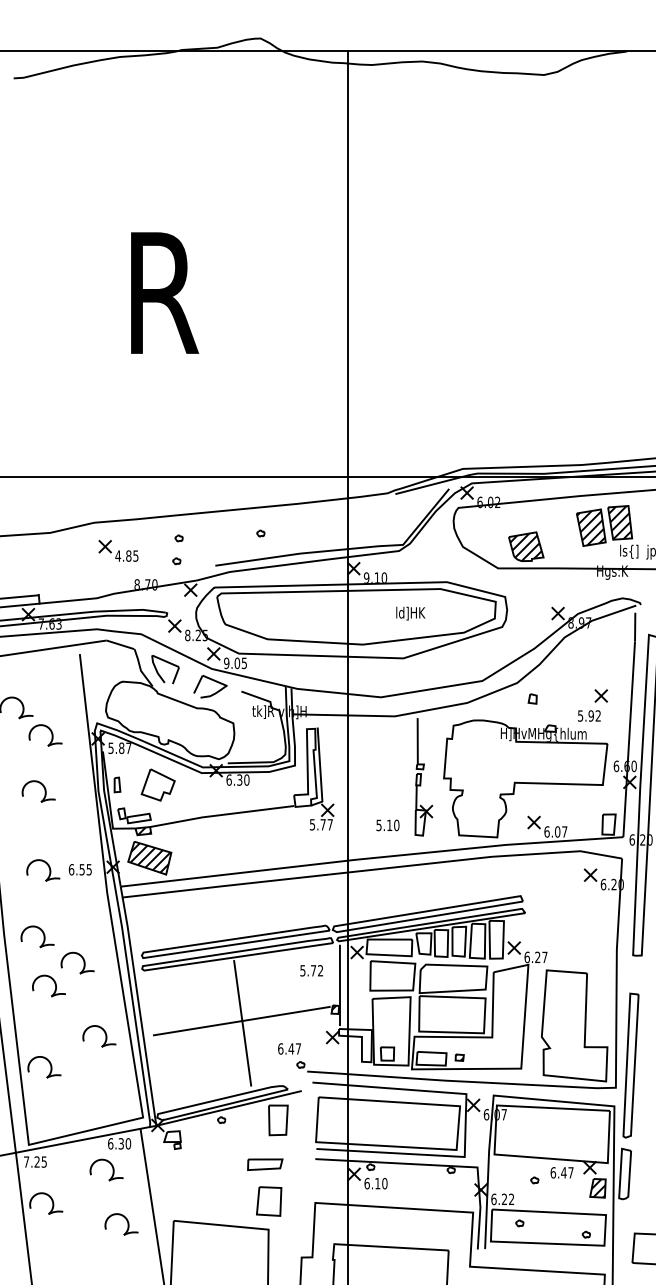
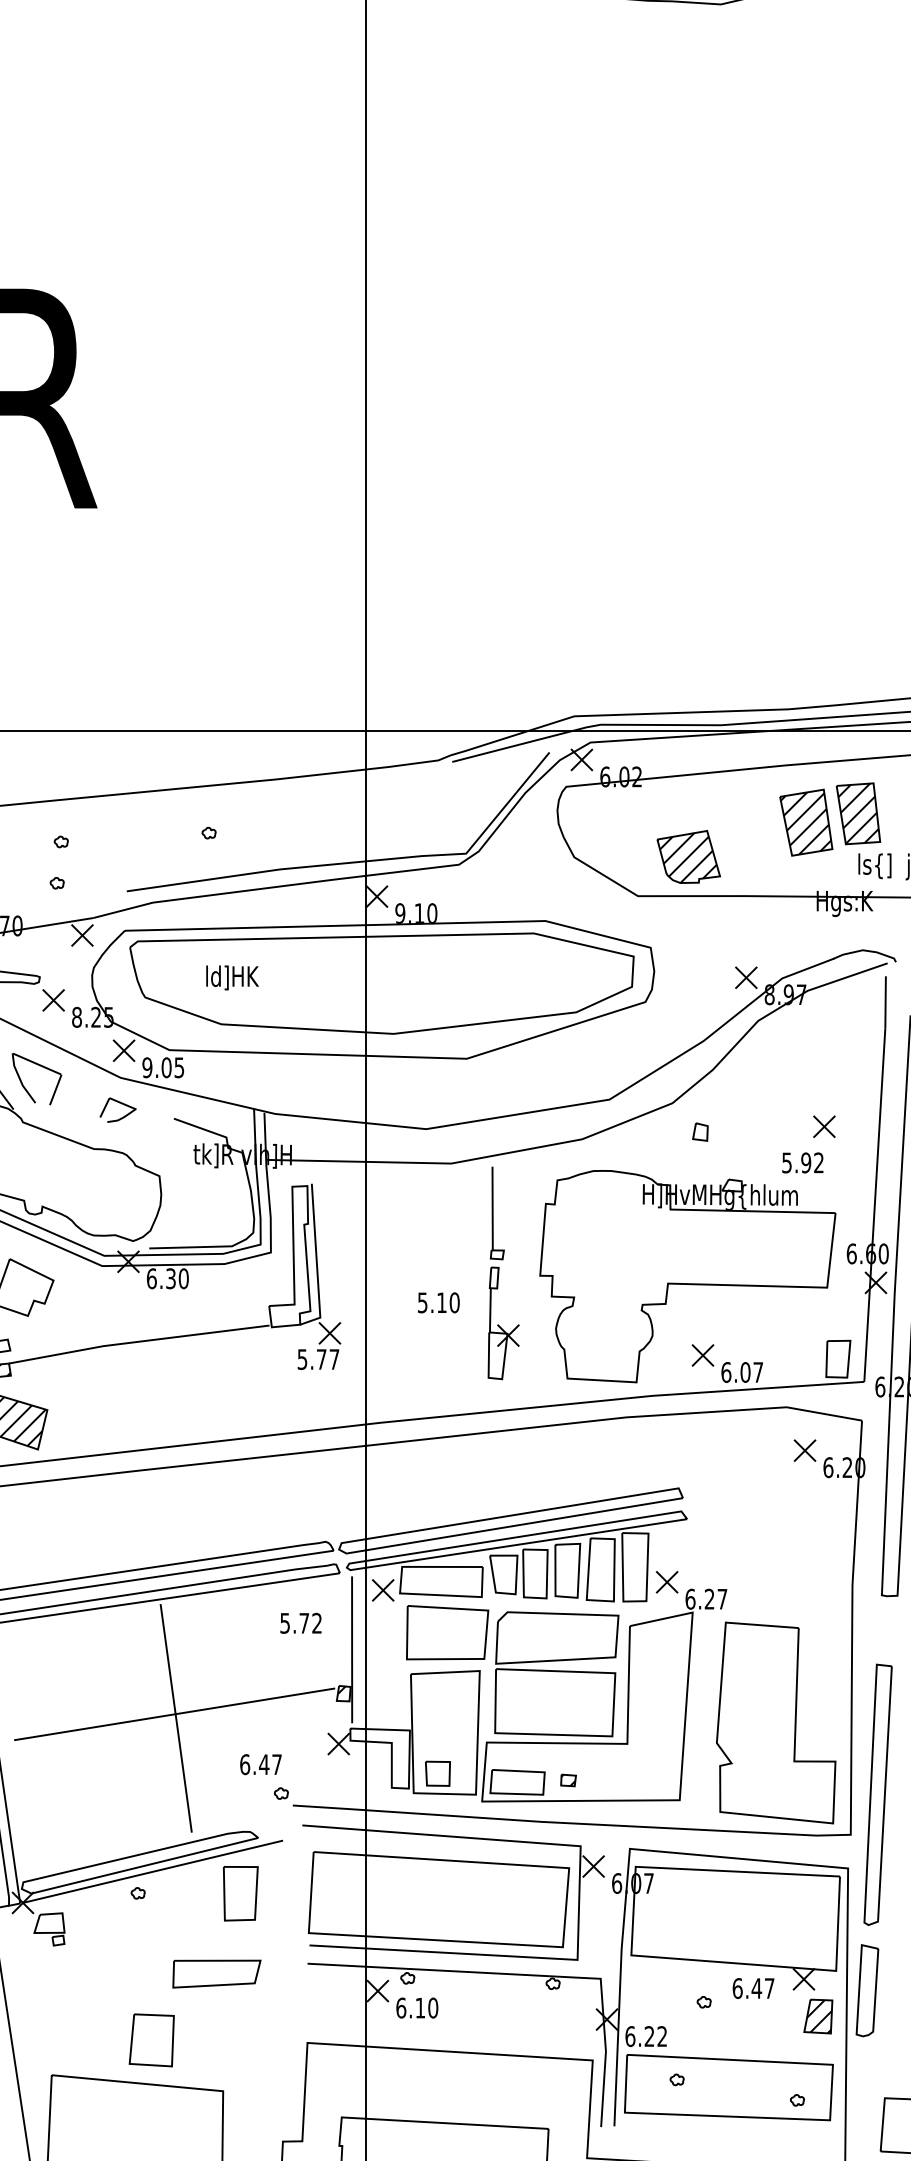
text: (410, 613) -> (231, 977), moved
part: (210, 686) -> (118, 1109), size x0.6
text: (387, 825) -> (437, 1302), moved
part: (265, 1164) -> (217, 1973), size x1.4
part: (269, 1201) -> (152, 2040), moved

